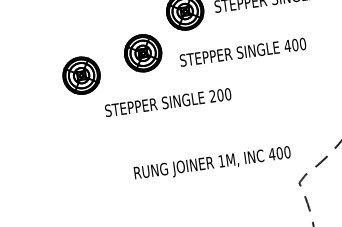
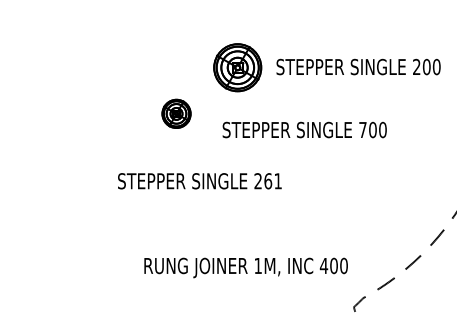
text: (287, 45) -> (362, 129), 400 -> 700
part: (143, 53) -> (176, 113), size x0.6
part: (81, 75) -> (93, 131), removed
text: (224, 94) -> (273, 181), 200 -> 261

